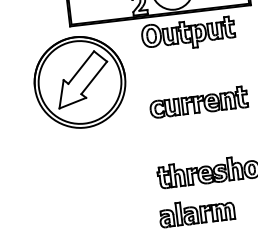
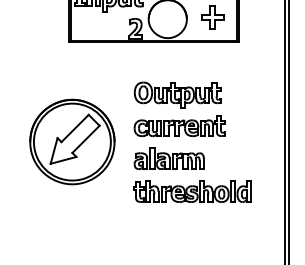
part: (188, 33) -> (177, 94), moved
part: (80, 81) -> (72, 141), moved
part: (196, 212) -> (168, 158), moved

